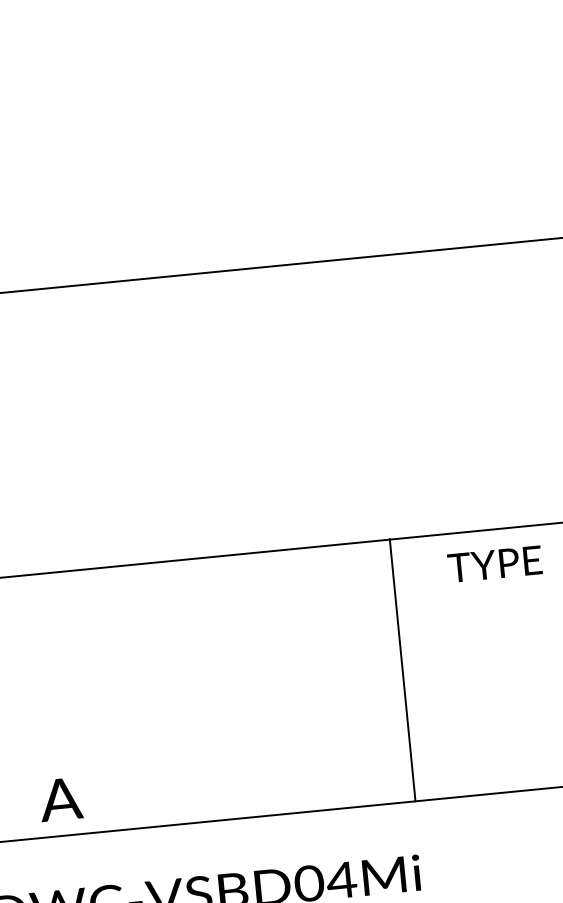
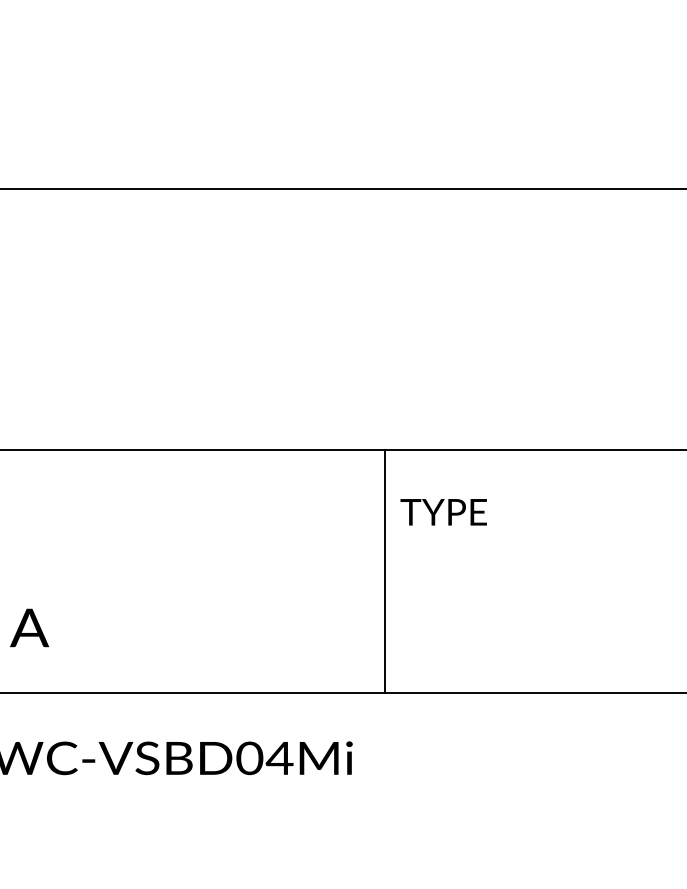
text: (494, 564) -> (443, 512), moved
line: (402, 669) -> (384, 570), moved
text: (60, 798) -> (29, 627), moved

